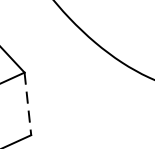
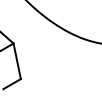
line: (28, 104) -> (17, 61), dashed -> solid

